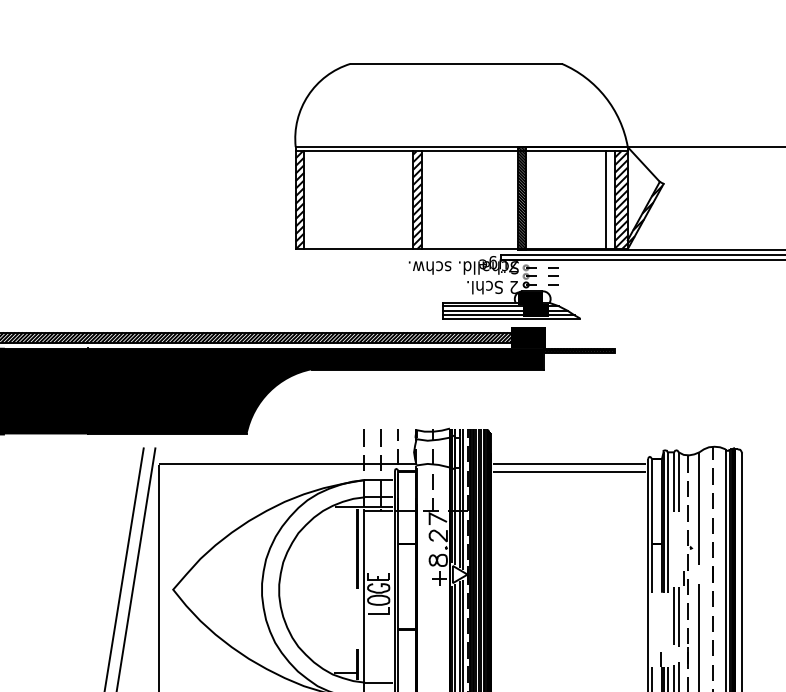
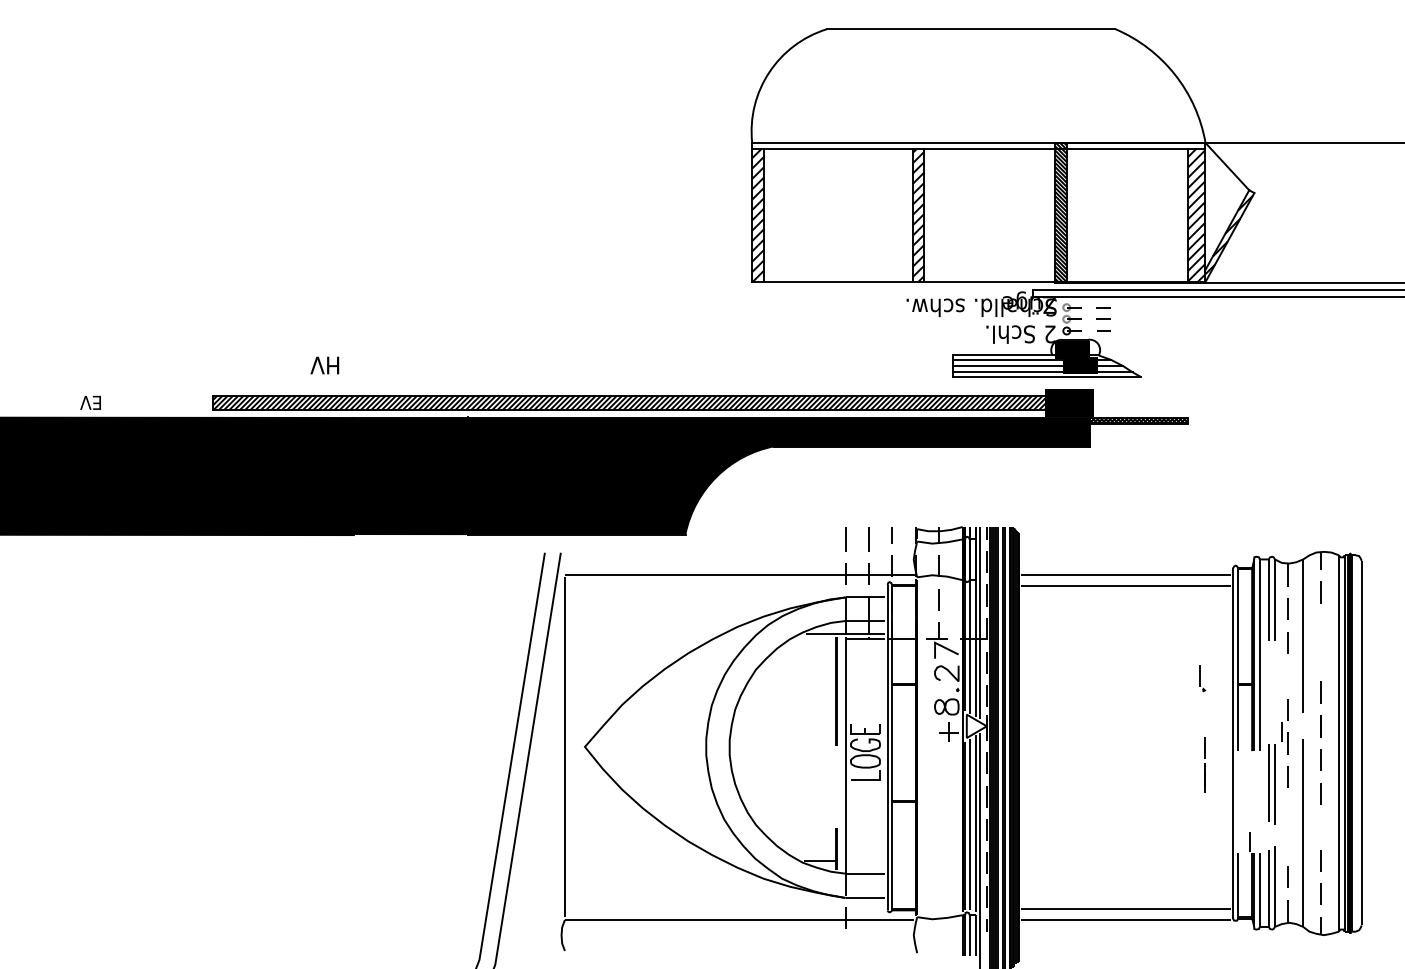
line: (606, 200) -> (1176, 215), removed
line: (712, 500) -> (1320, 625), removed
line: (712, 525) -> (1320, 659), removed
part: (690, 539) -> (1202, 678), moved
line: (687, 647) -> (1204, 764), moved
line: (712, 647) -> (1320, 826), removed

